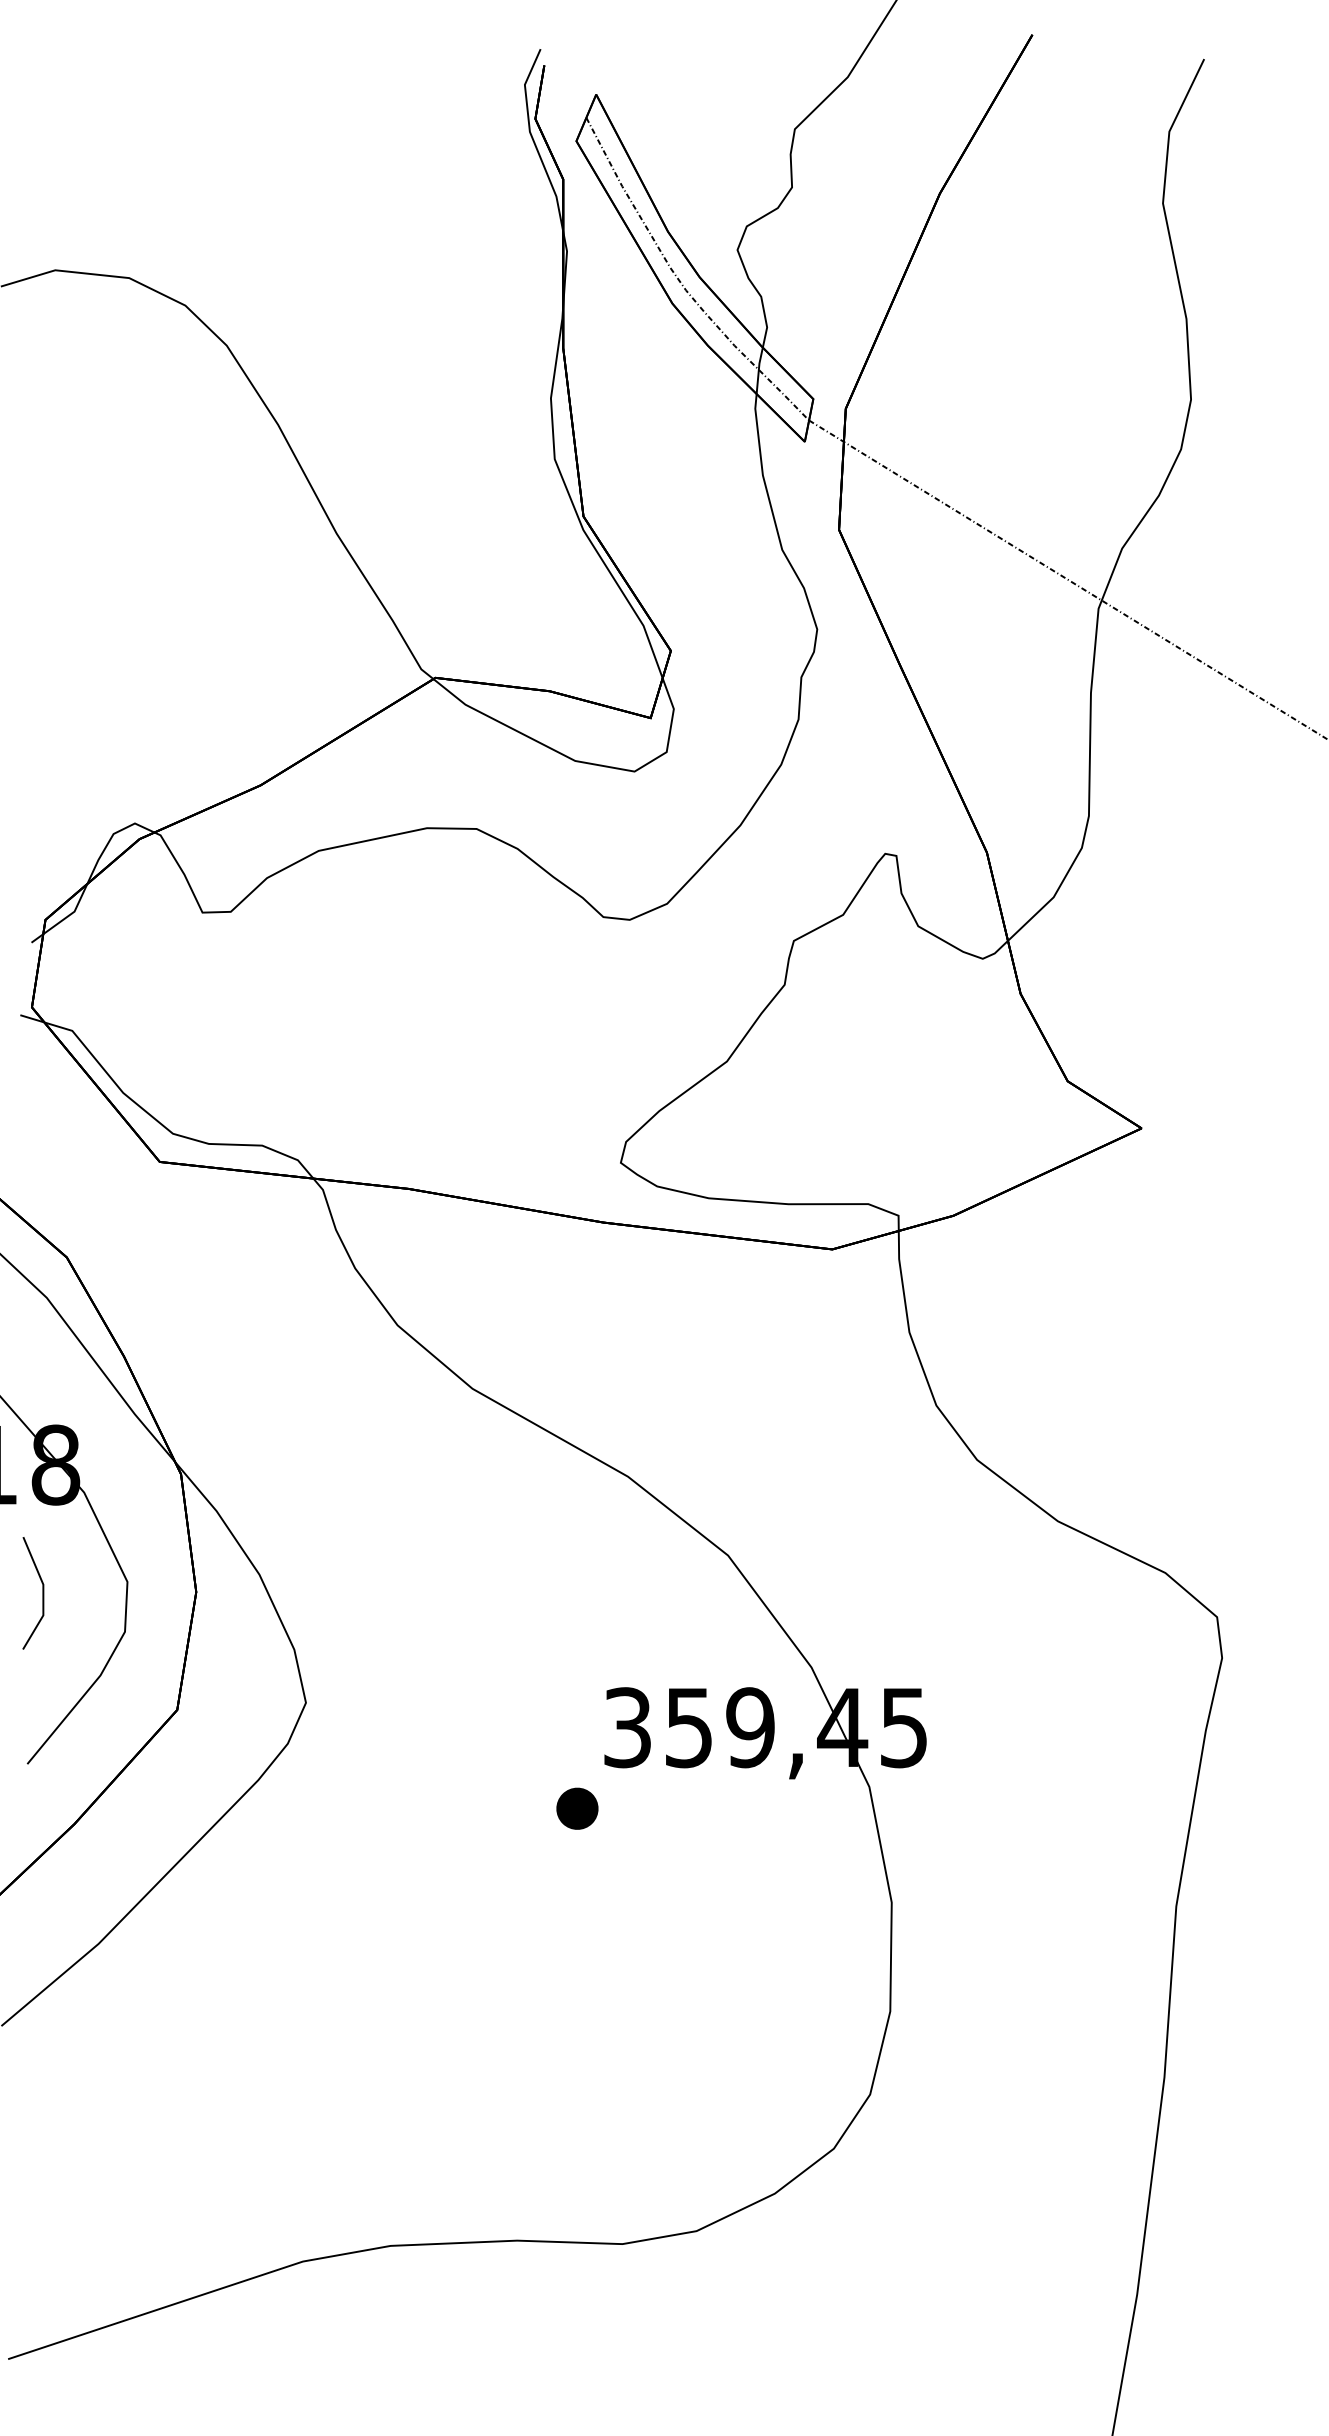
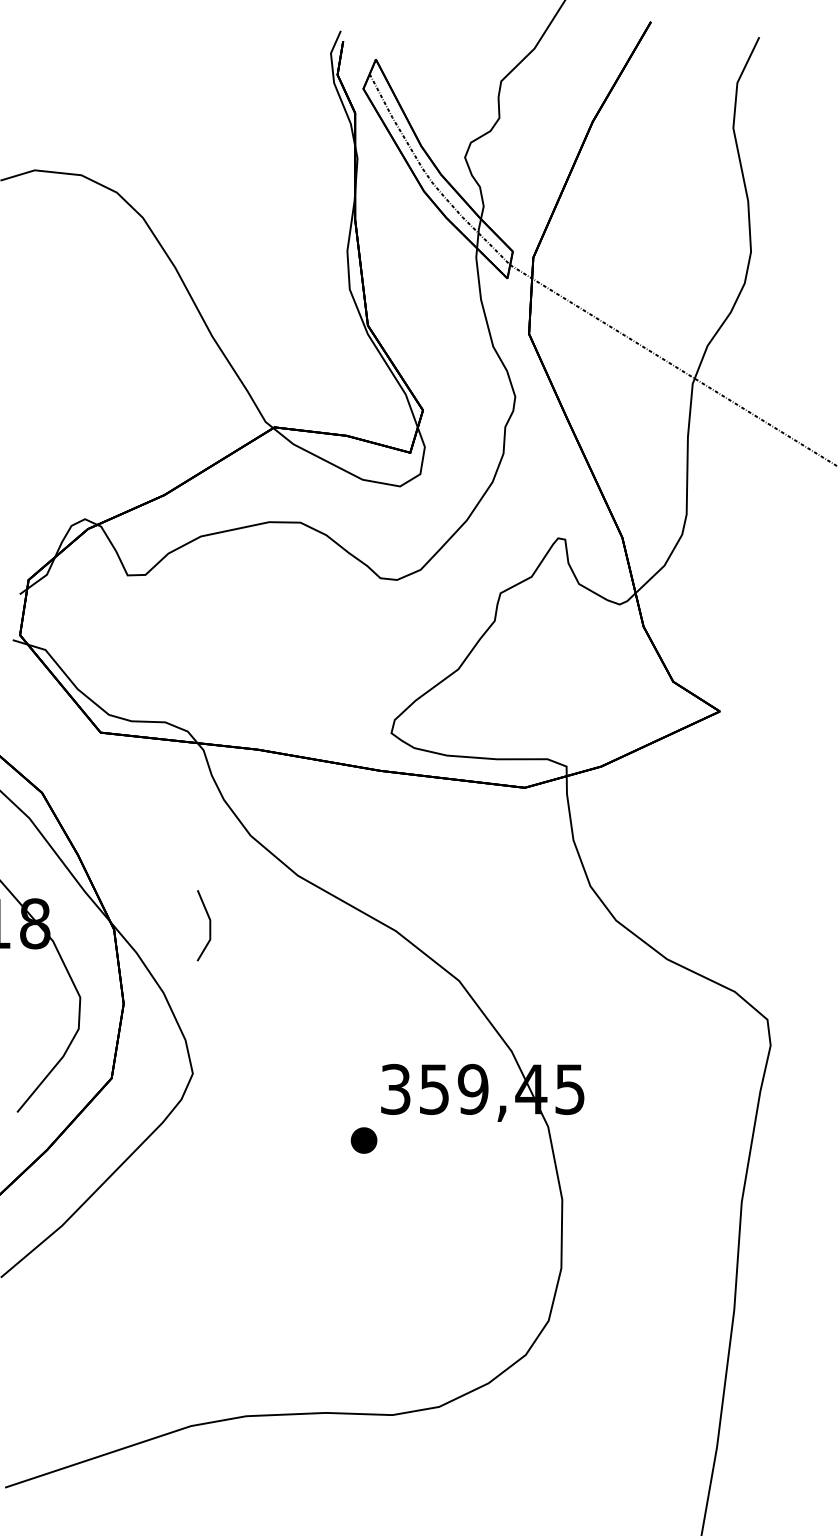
part: (32, 1593) -> (203, 925), moved

